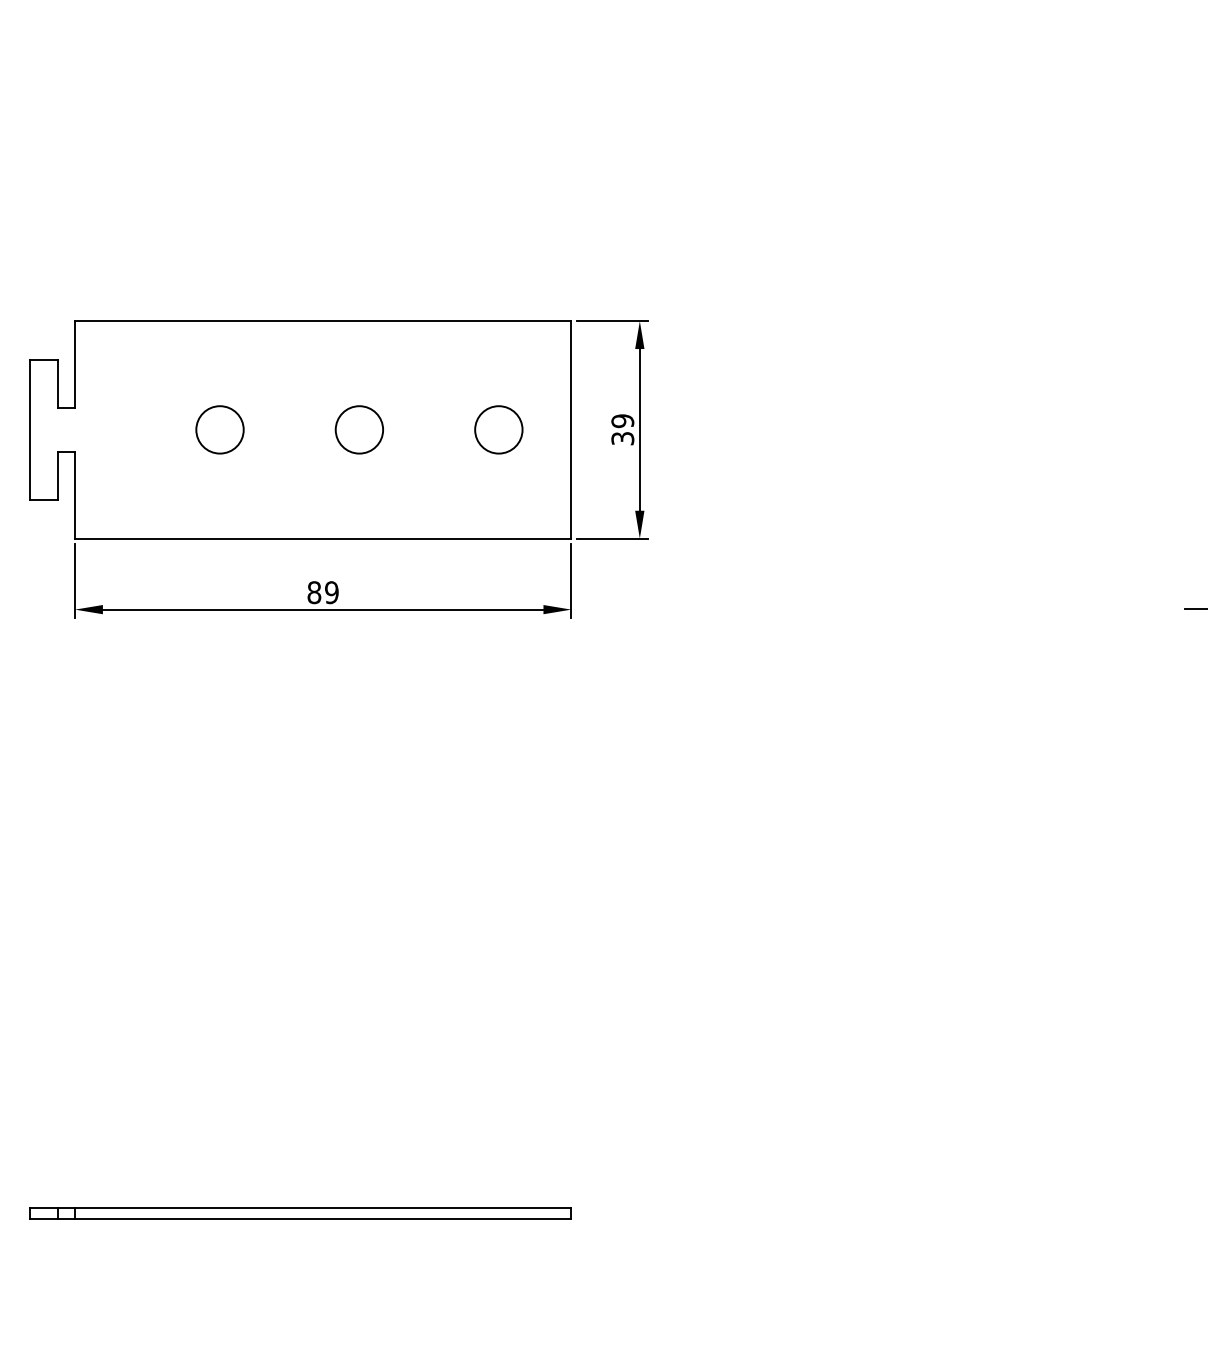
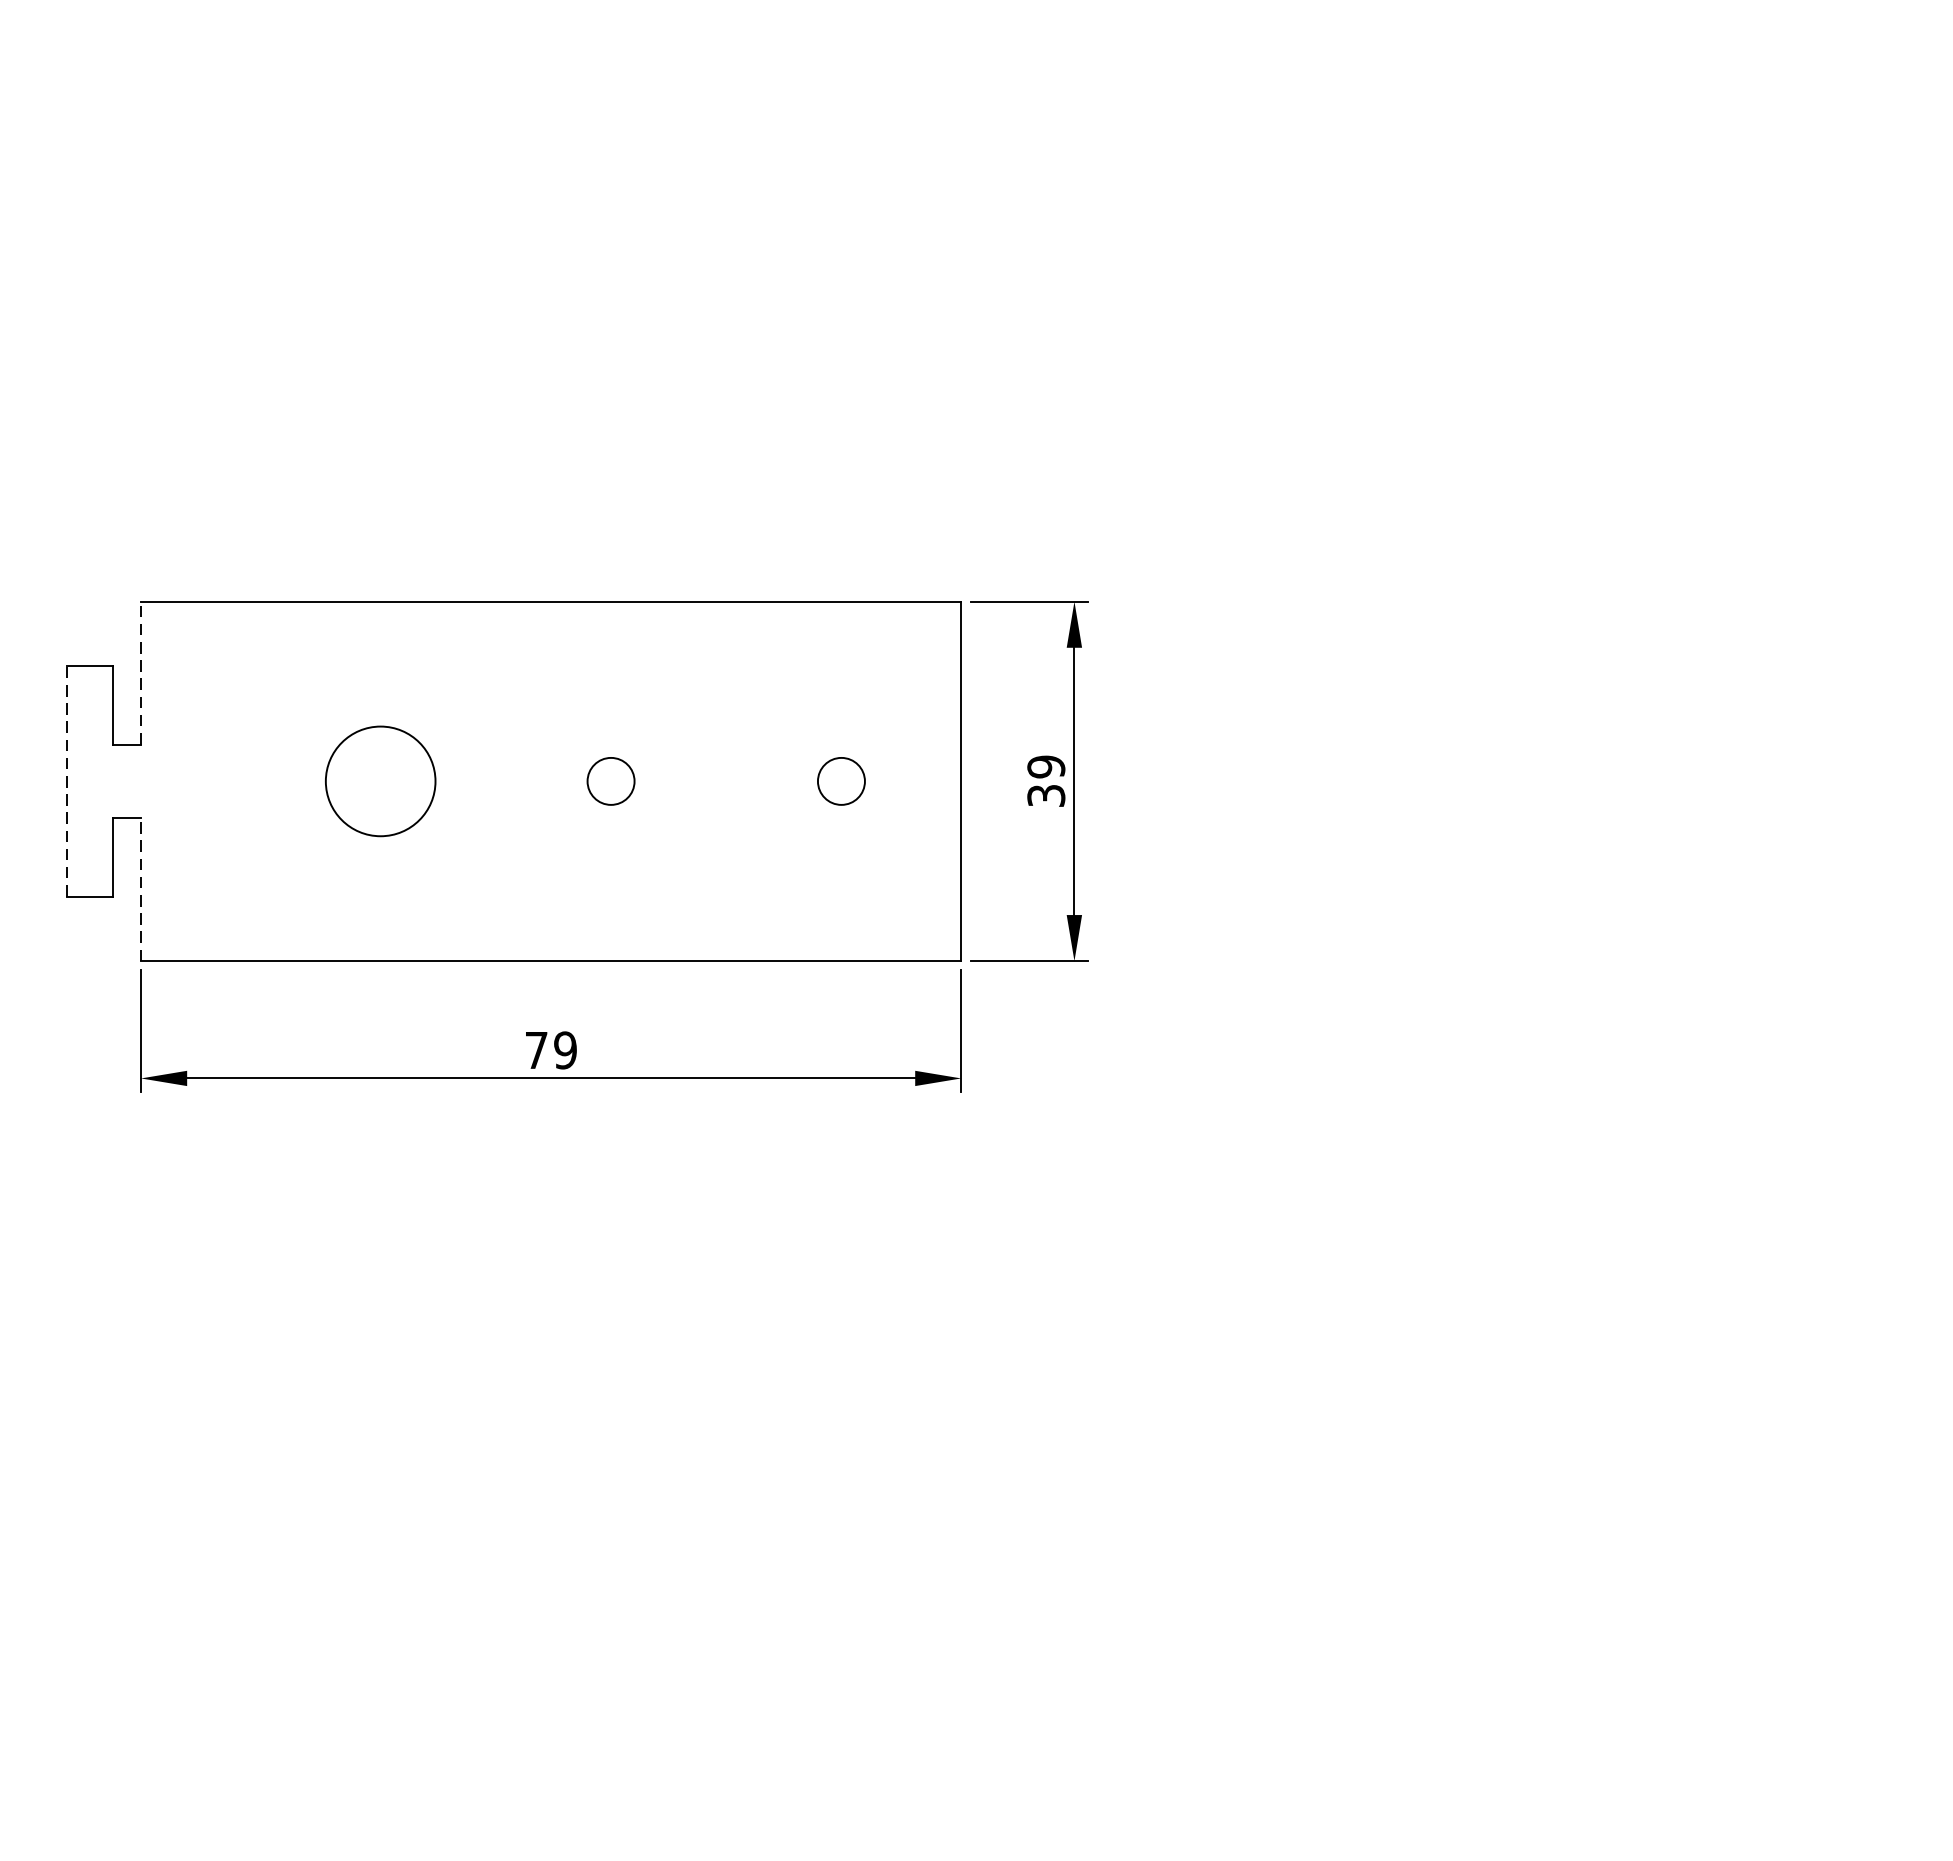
line: (75, 363) -> (141, 671), solid -> dashed
line: (30, 429) -> (67, 780), solid -> dashed
circle: (219, 429) -> (379, 780), size x1.4
circle: (359, 429) -> (611, 780), size x0.6
circle: (498, 429) -> (840, 780), size x0.6
line: (75, 494) -> (141, 888), solid -> dashed
text: (314, 592) -> (536, 1050), 89 -> 79

